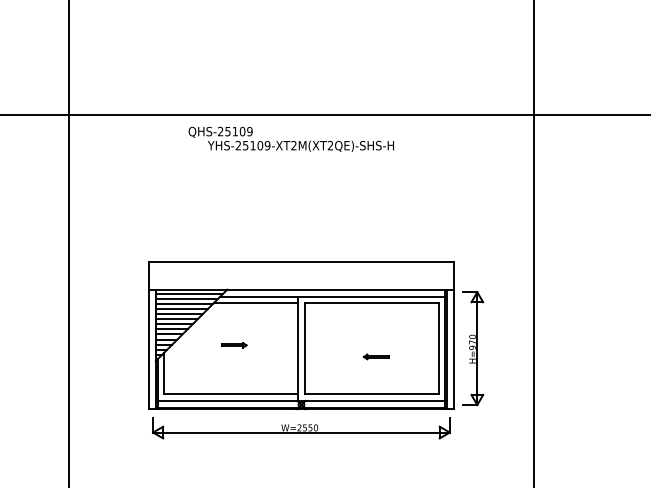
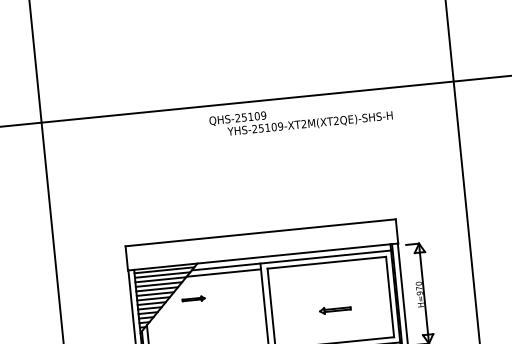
text: (290, 138) -> (300, 118), moved
part: (234, 345) -> (194, 299), moved
part: (375, 356) -> (334, 309), size x1.4

